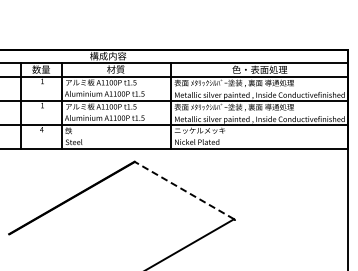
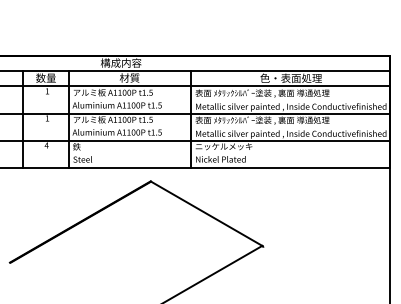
line: (184, 190) -> (206, 213), dashed -> solid

